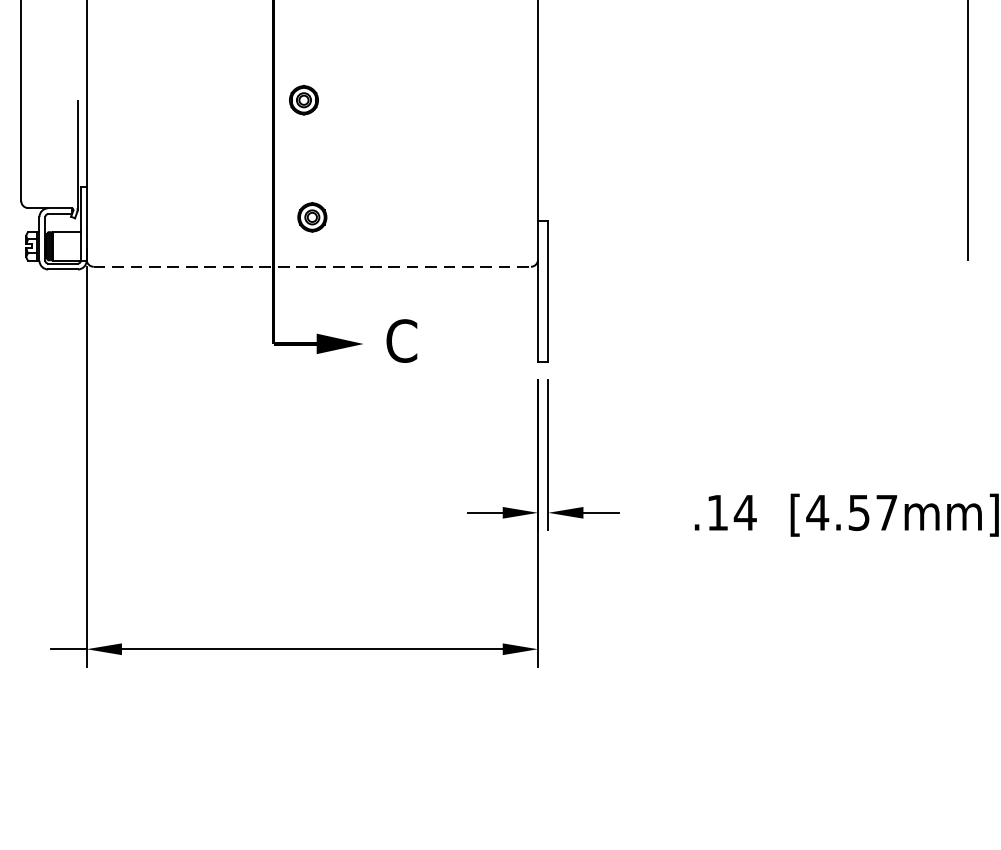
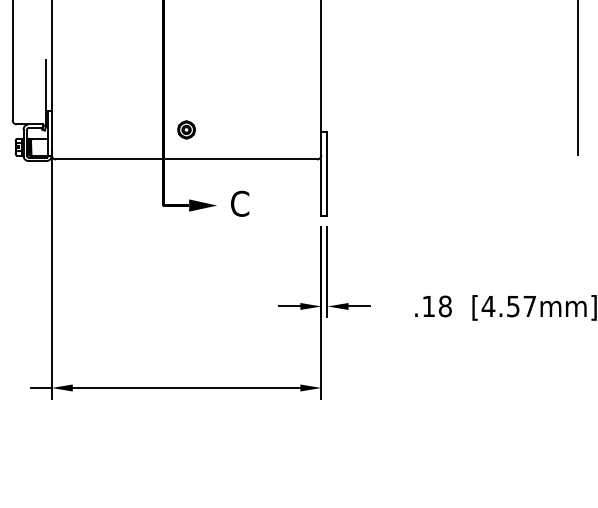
part: (303, 99) -> (181, 59), removed
line: (312, 266) -> (186, 159), dashed -> solid
text: (745, 512) -> (445, 306), .14 -> .18

